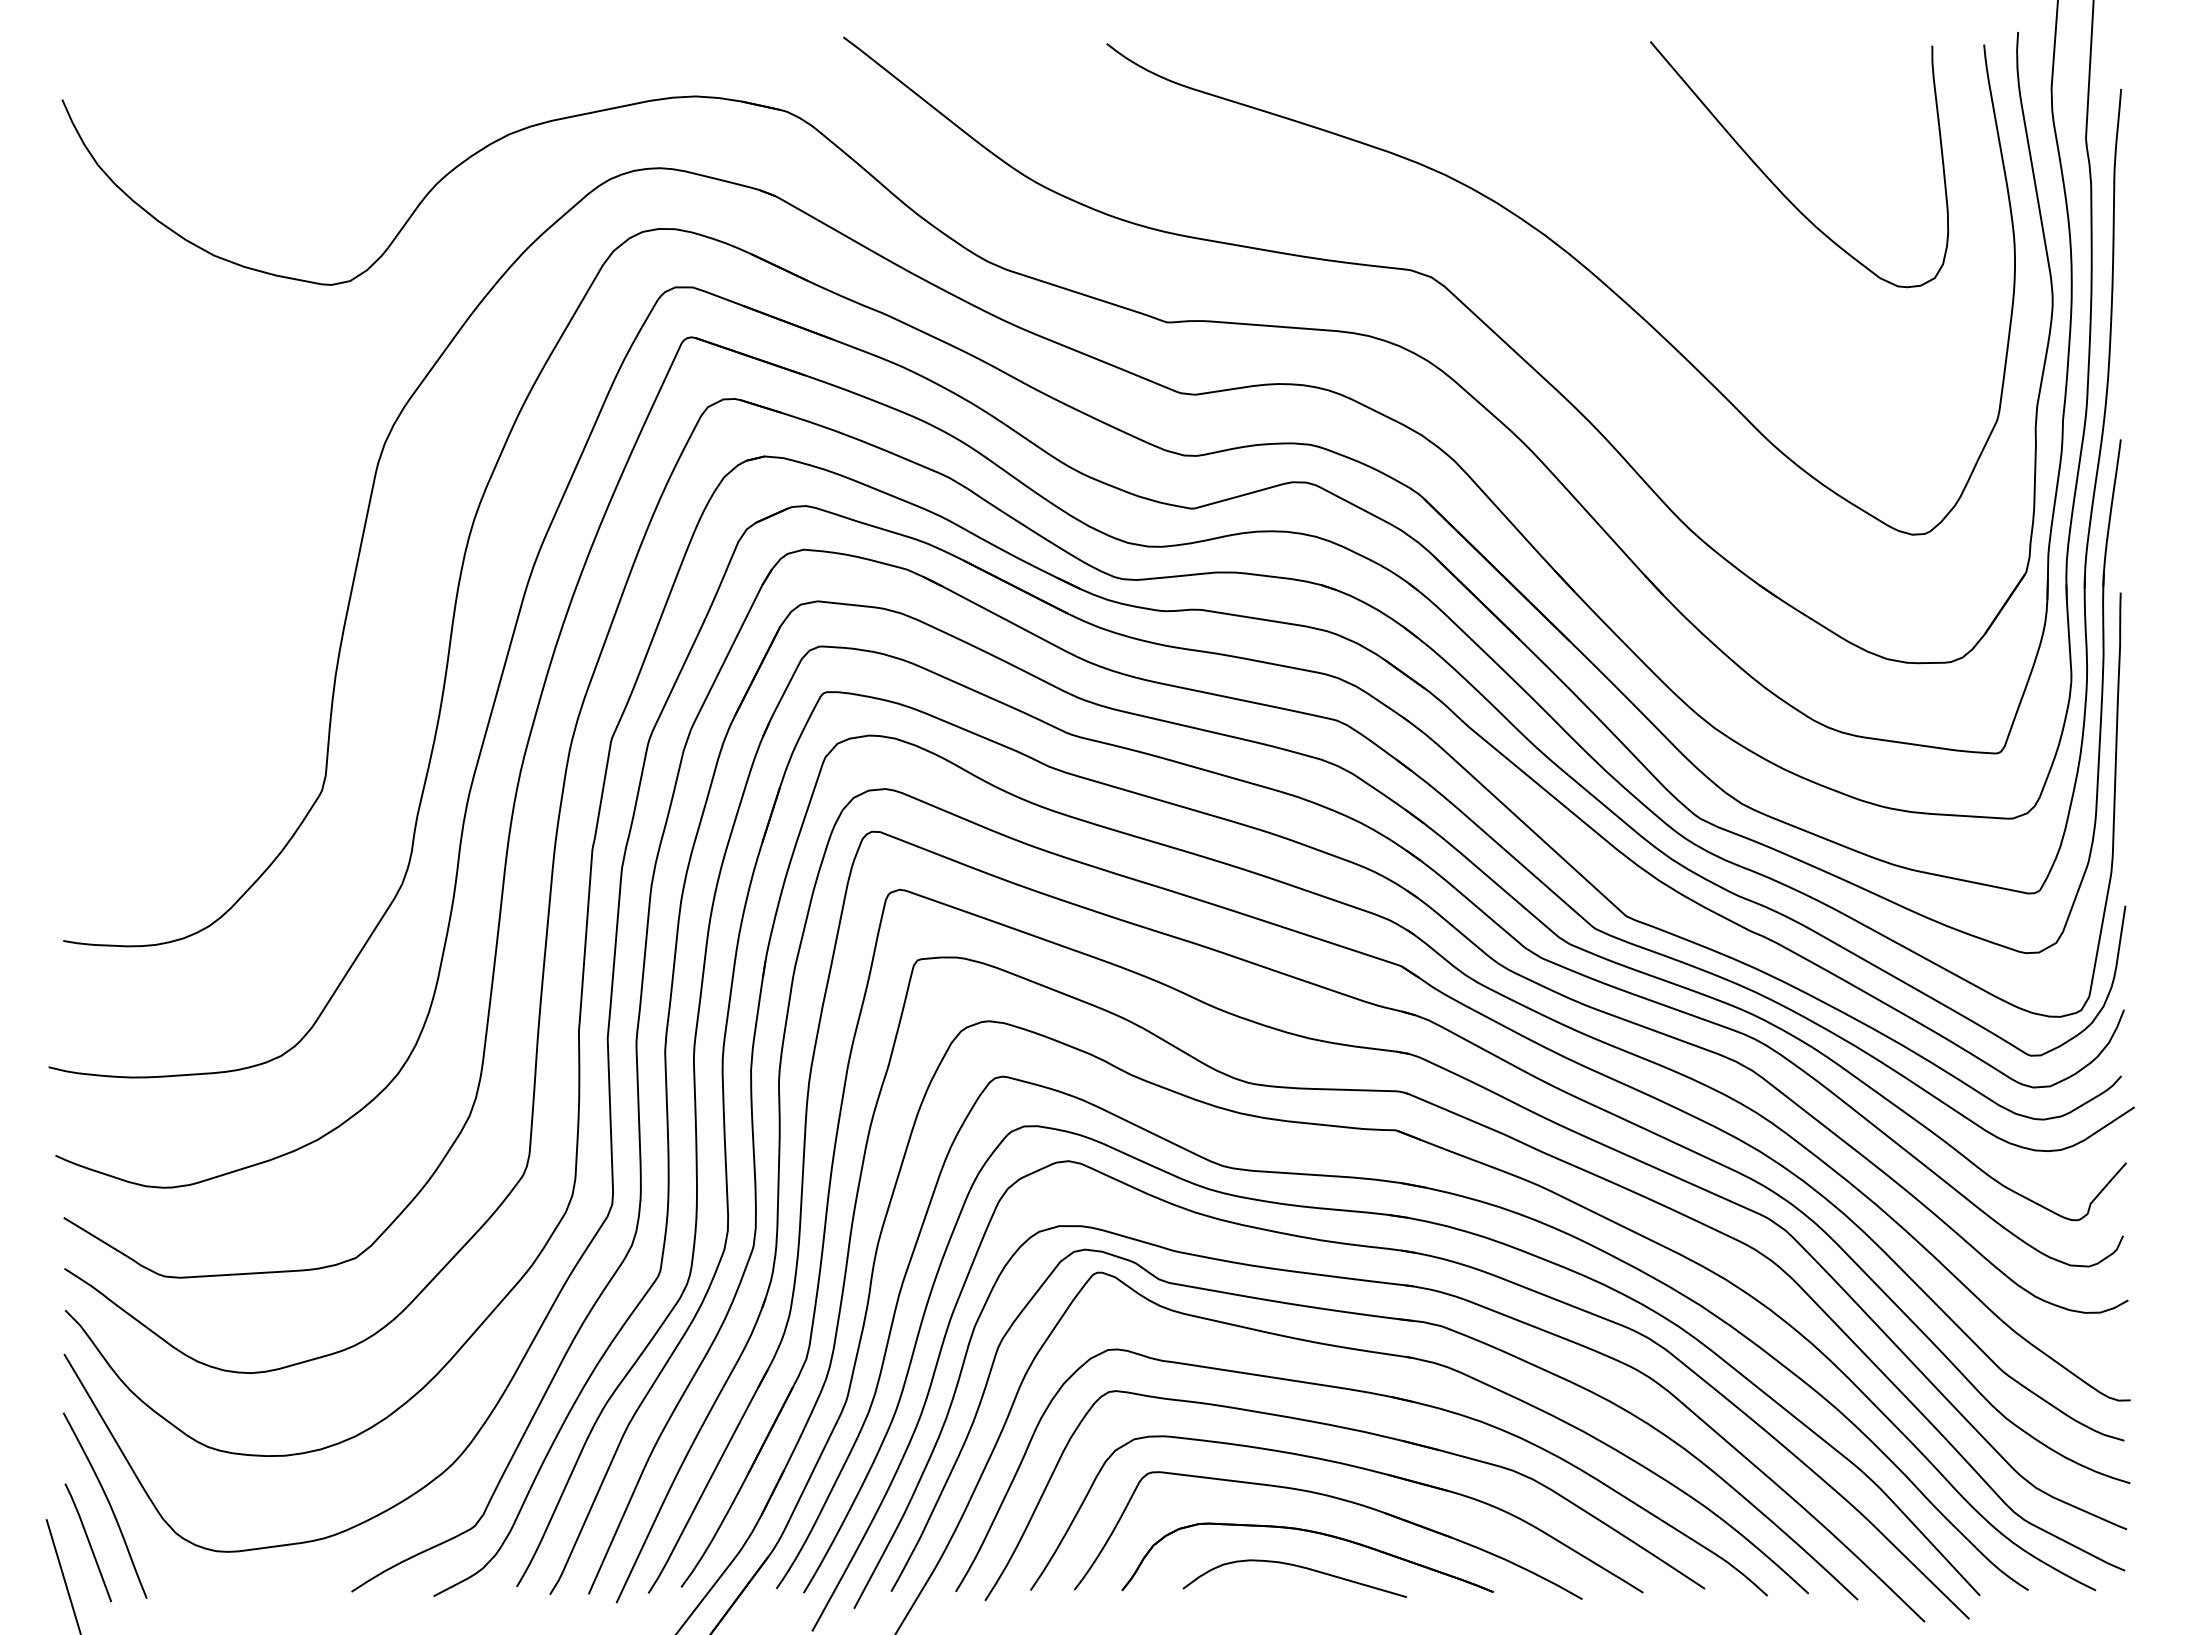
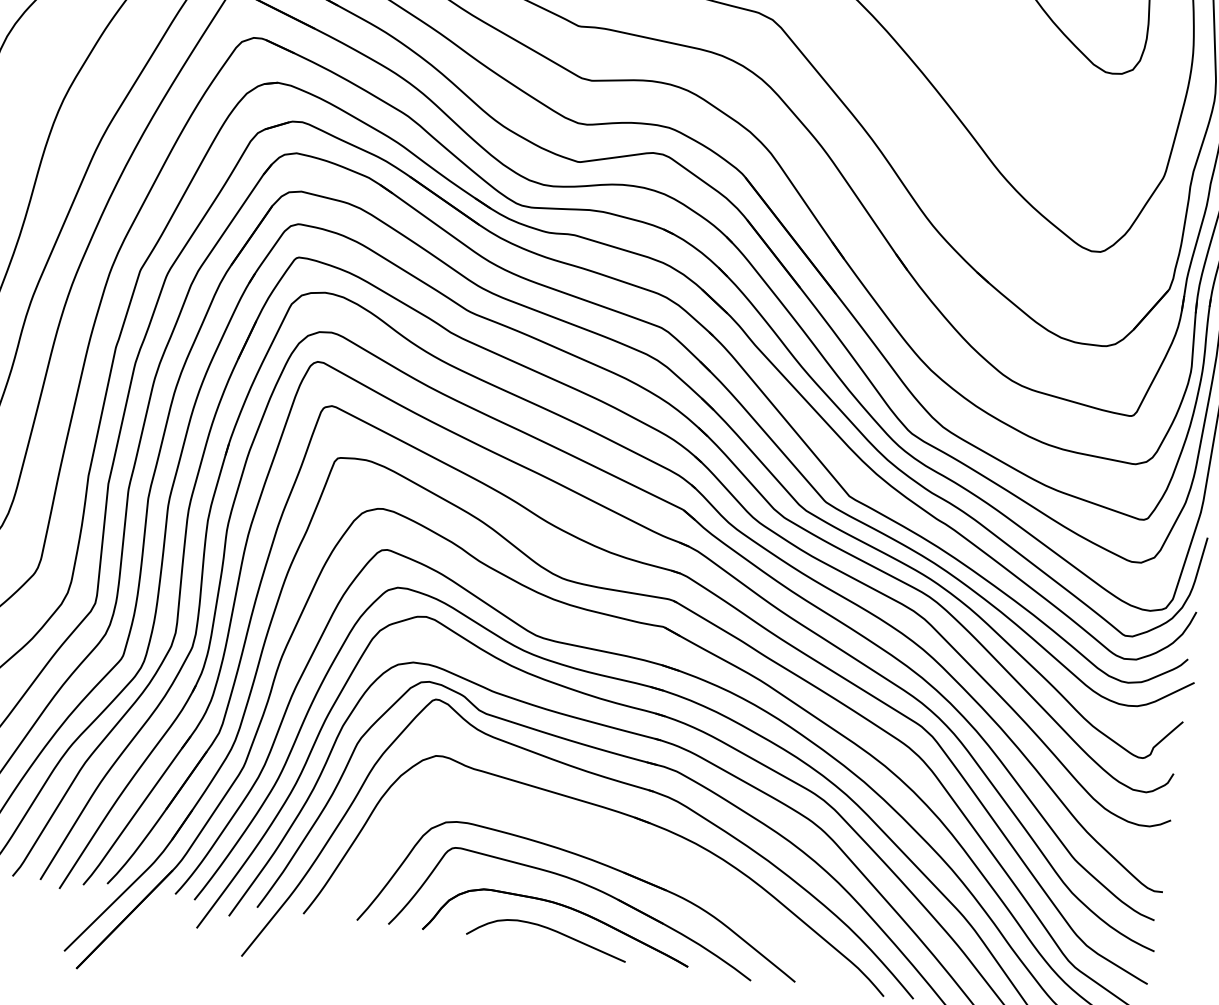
part: (1356, 1431) -> (605, 838), removed

